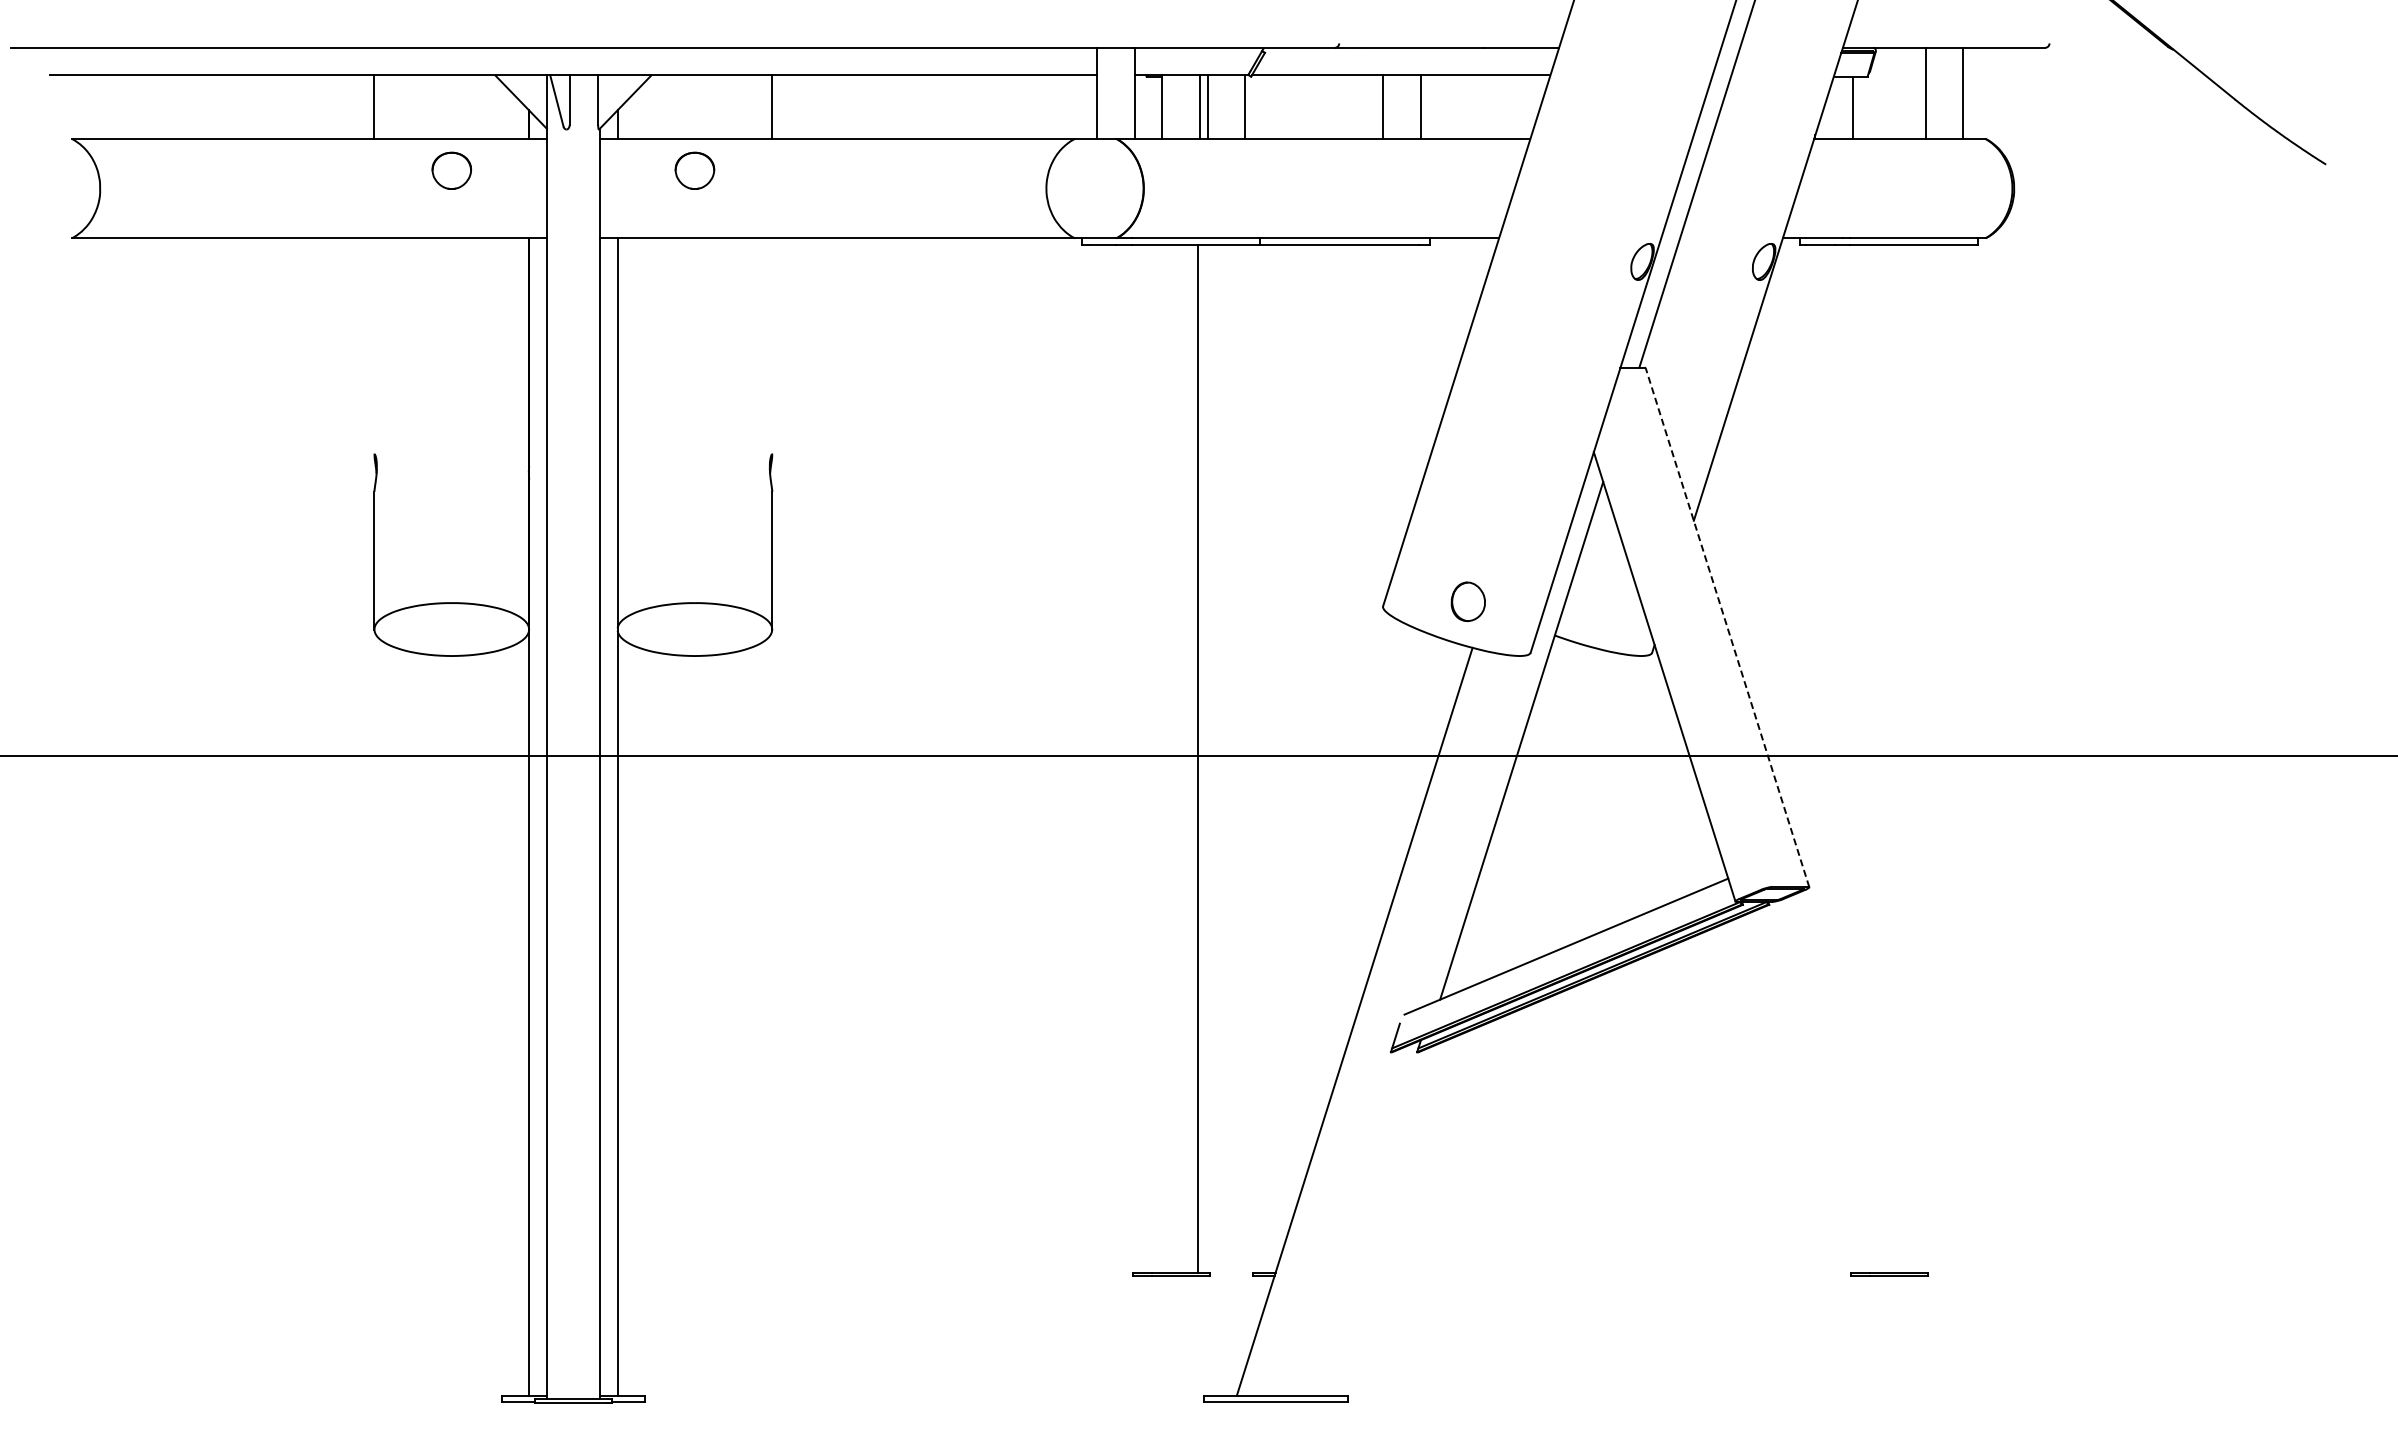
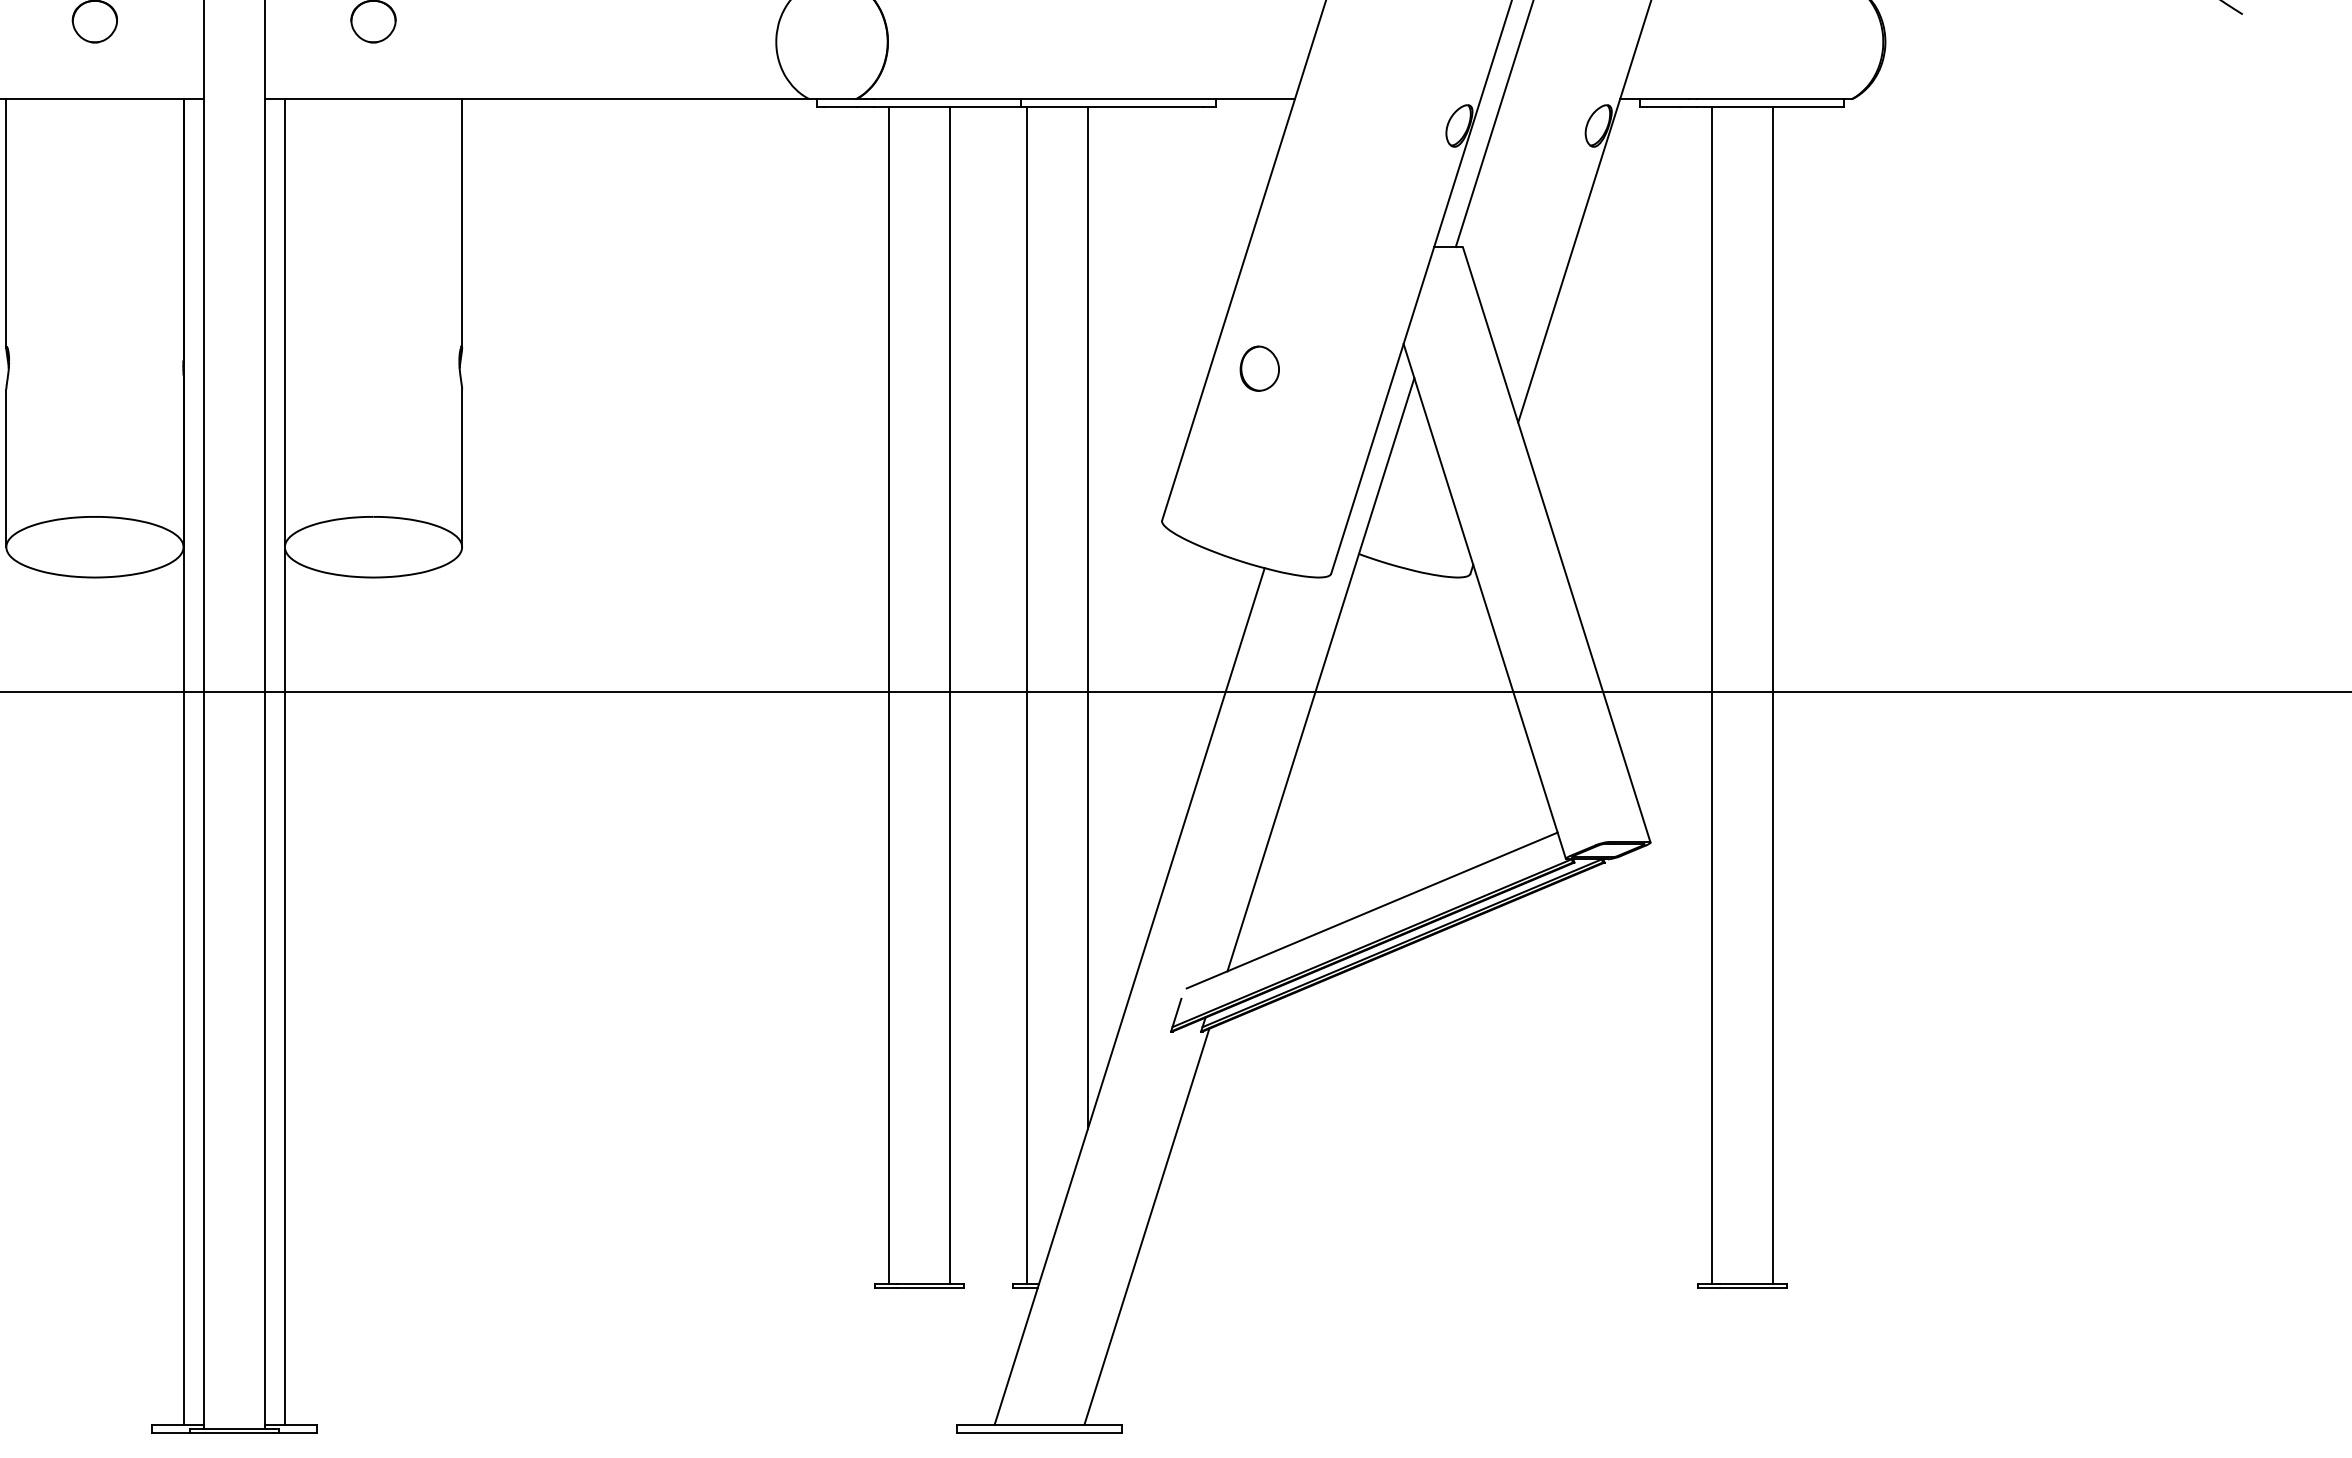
line: (374, 346) -> (6, 222), added
line: (772, 346) -> (462, 222), added
part: (1467, 601) -> (1258, 368), moved
line: (1727, 627) -> (1556, 544), dashed -> solid
line: (1318, 690) -> (1088, 617), added
line: (1144, 758) -> (888, 694), added
line: (1264, 758) -> (1026, 694), added
line: (1862, 758) -> (1711, 694), added
line: (1916, 758) -> (1773, 694), added
line: (1369, 1222) -> (1146, 1226), added

